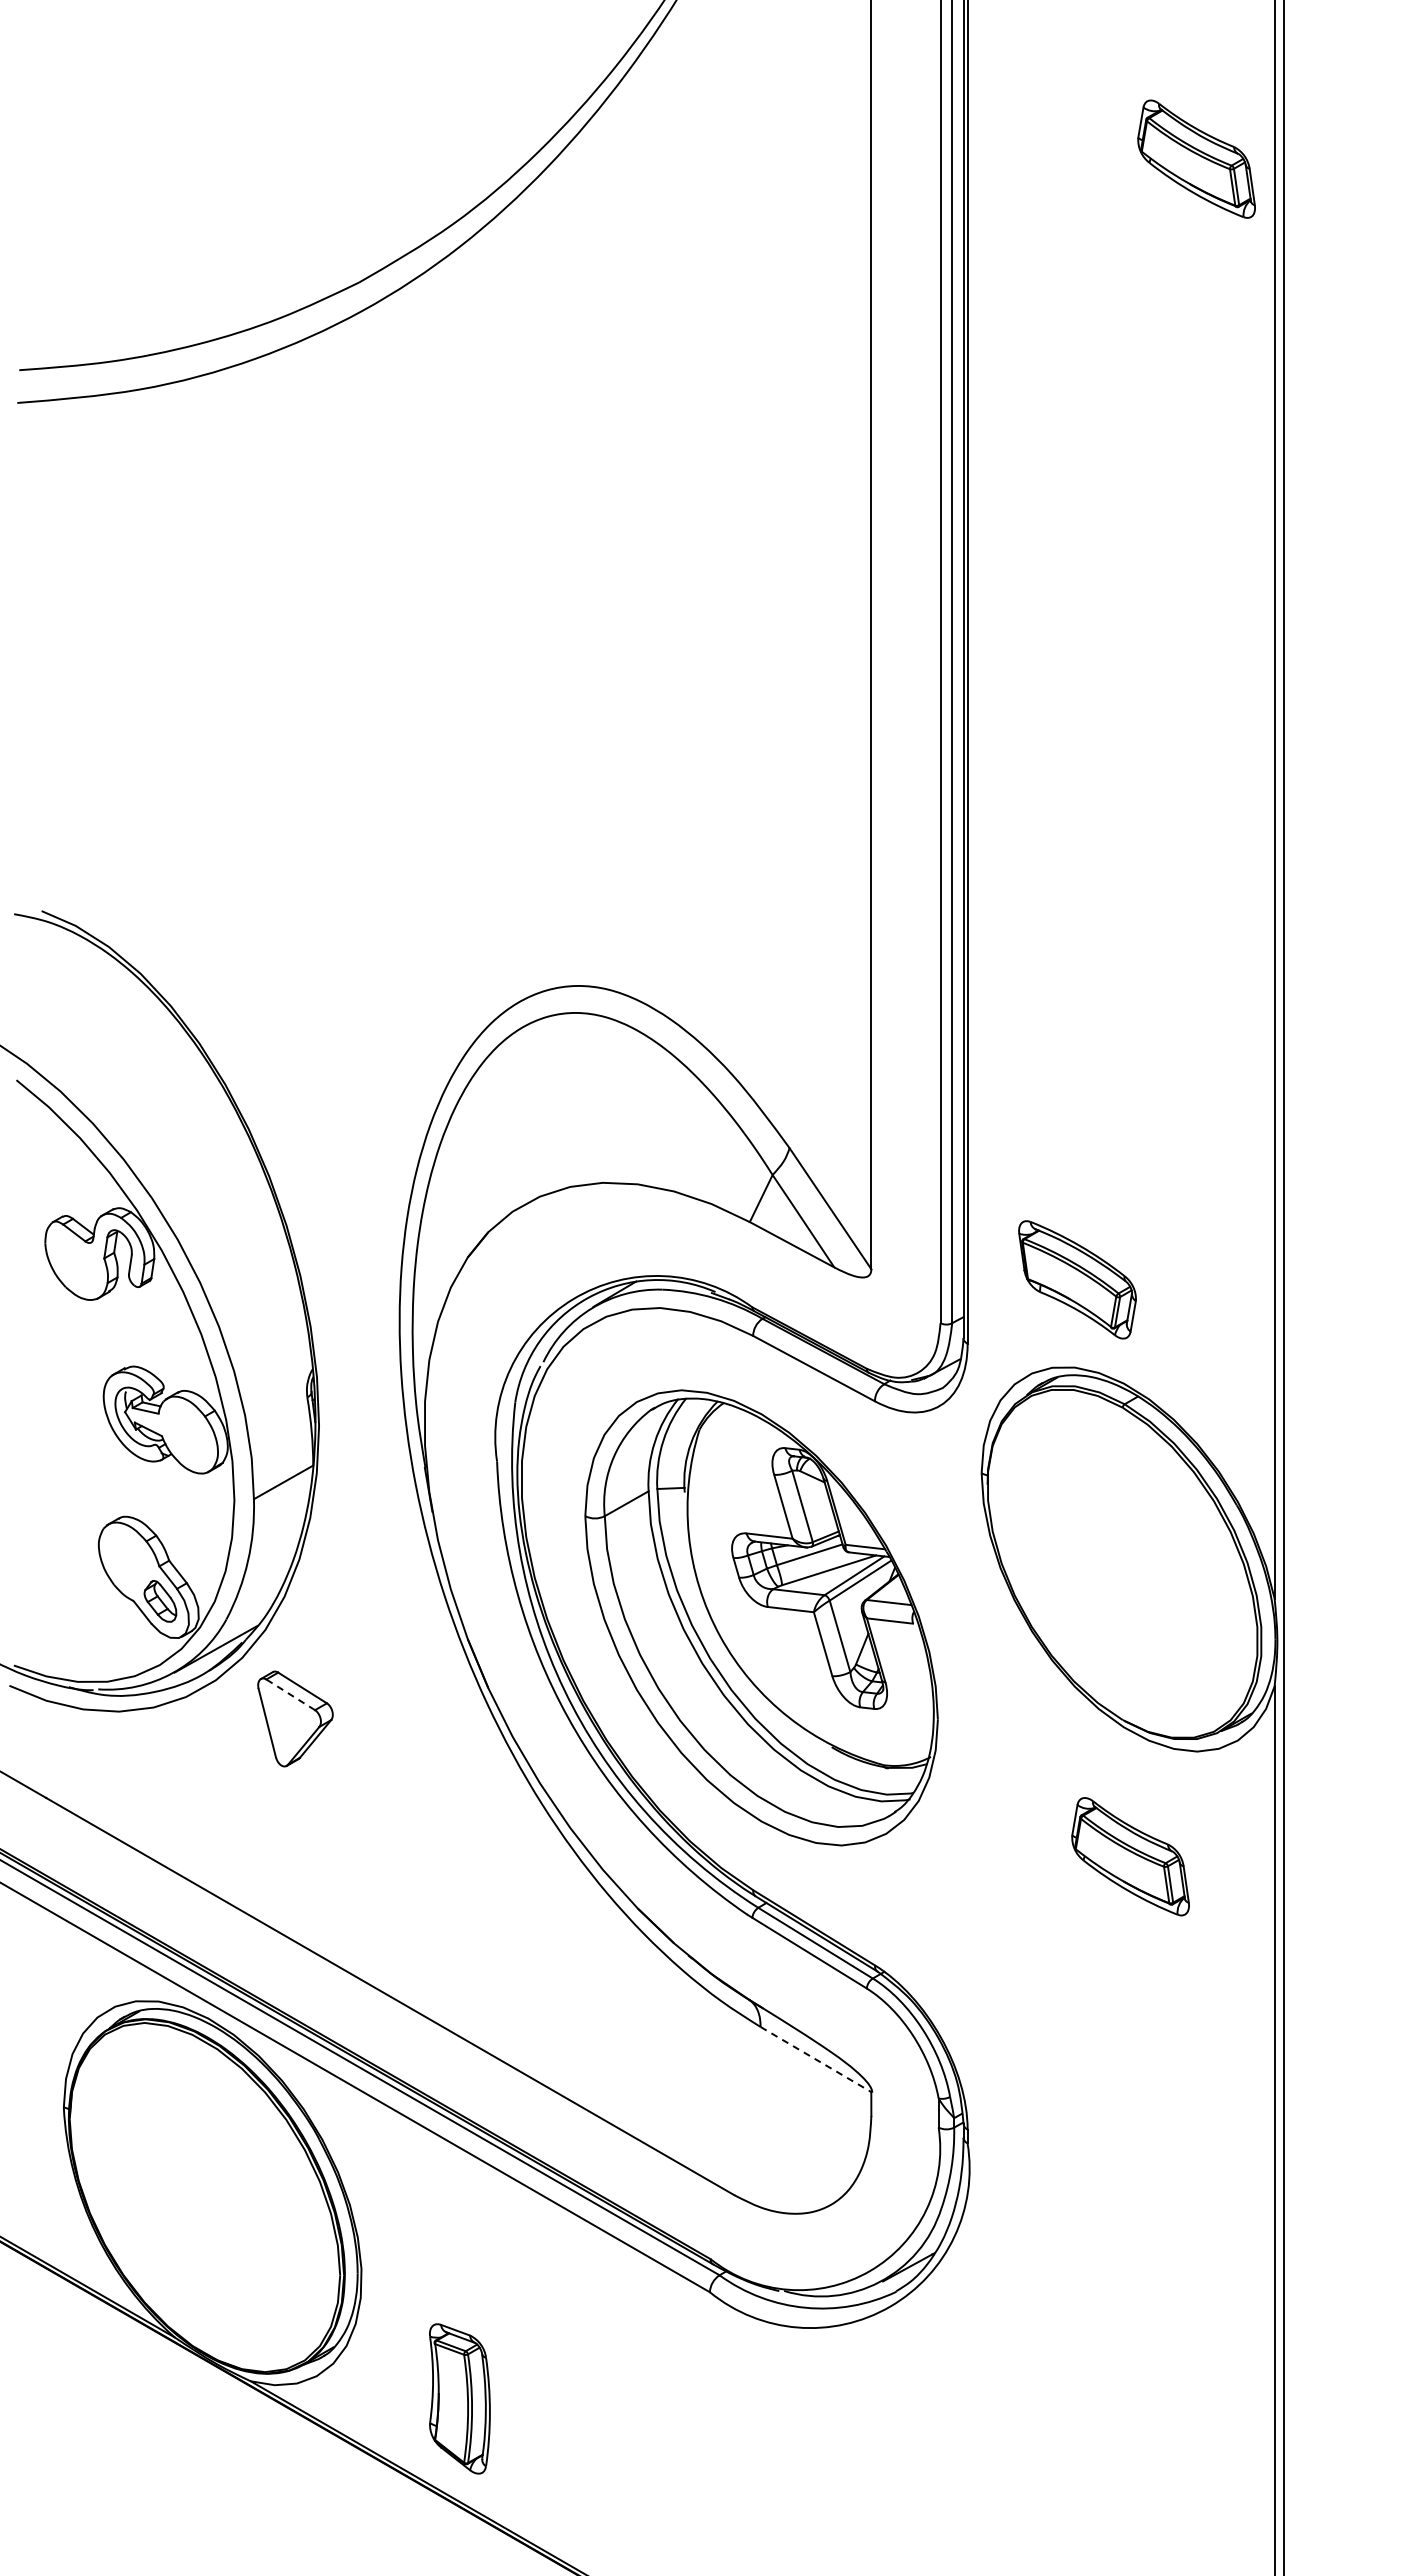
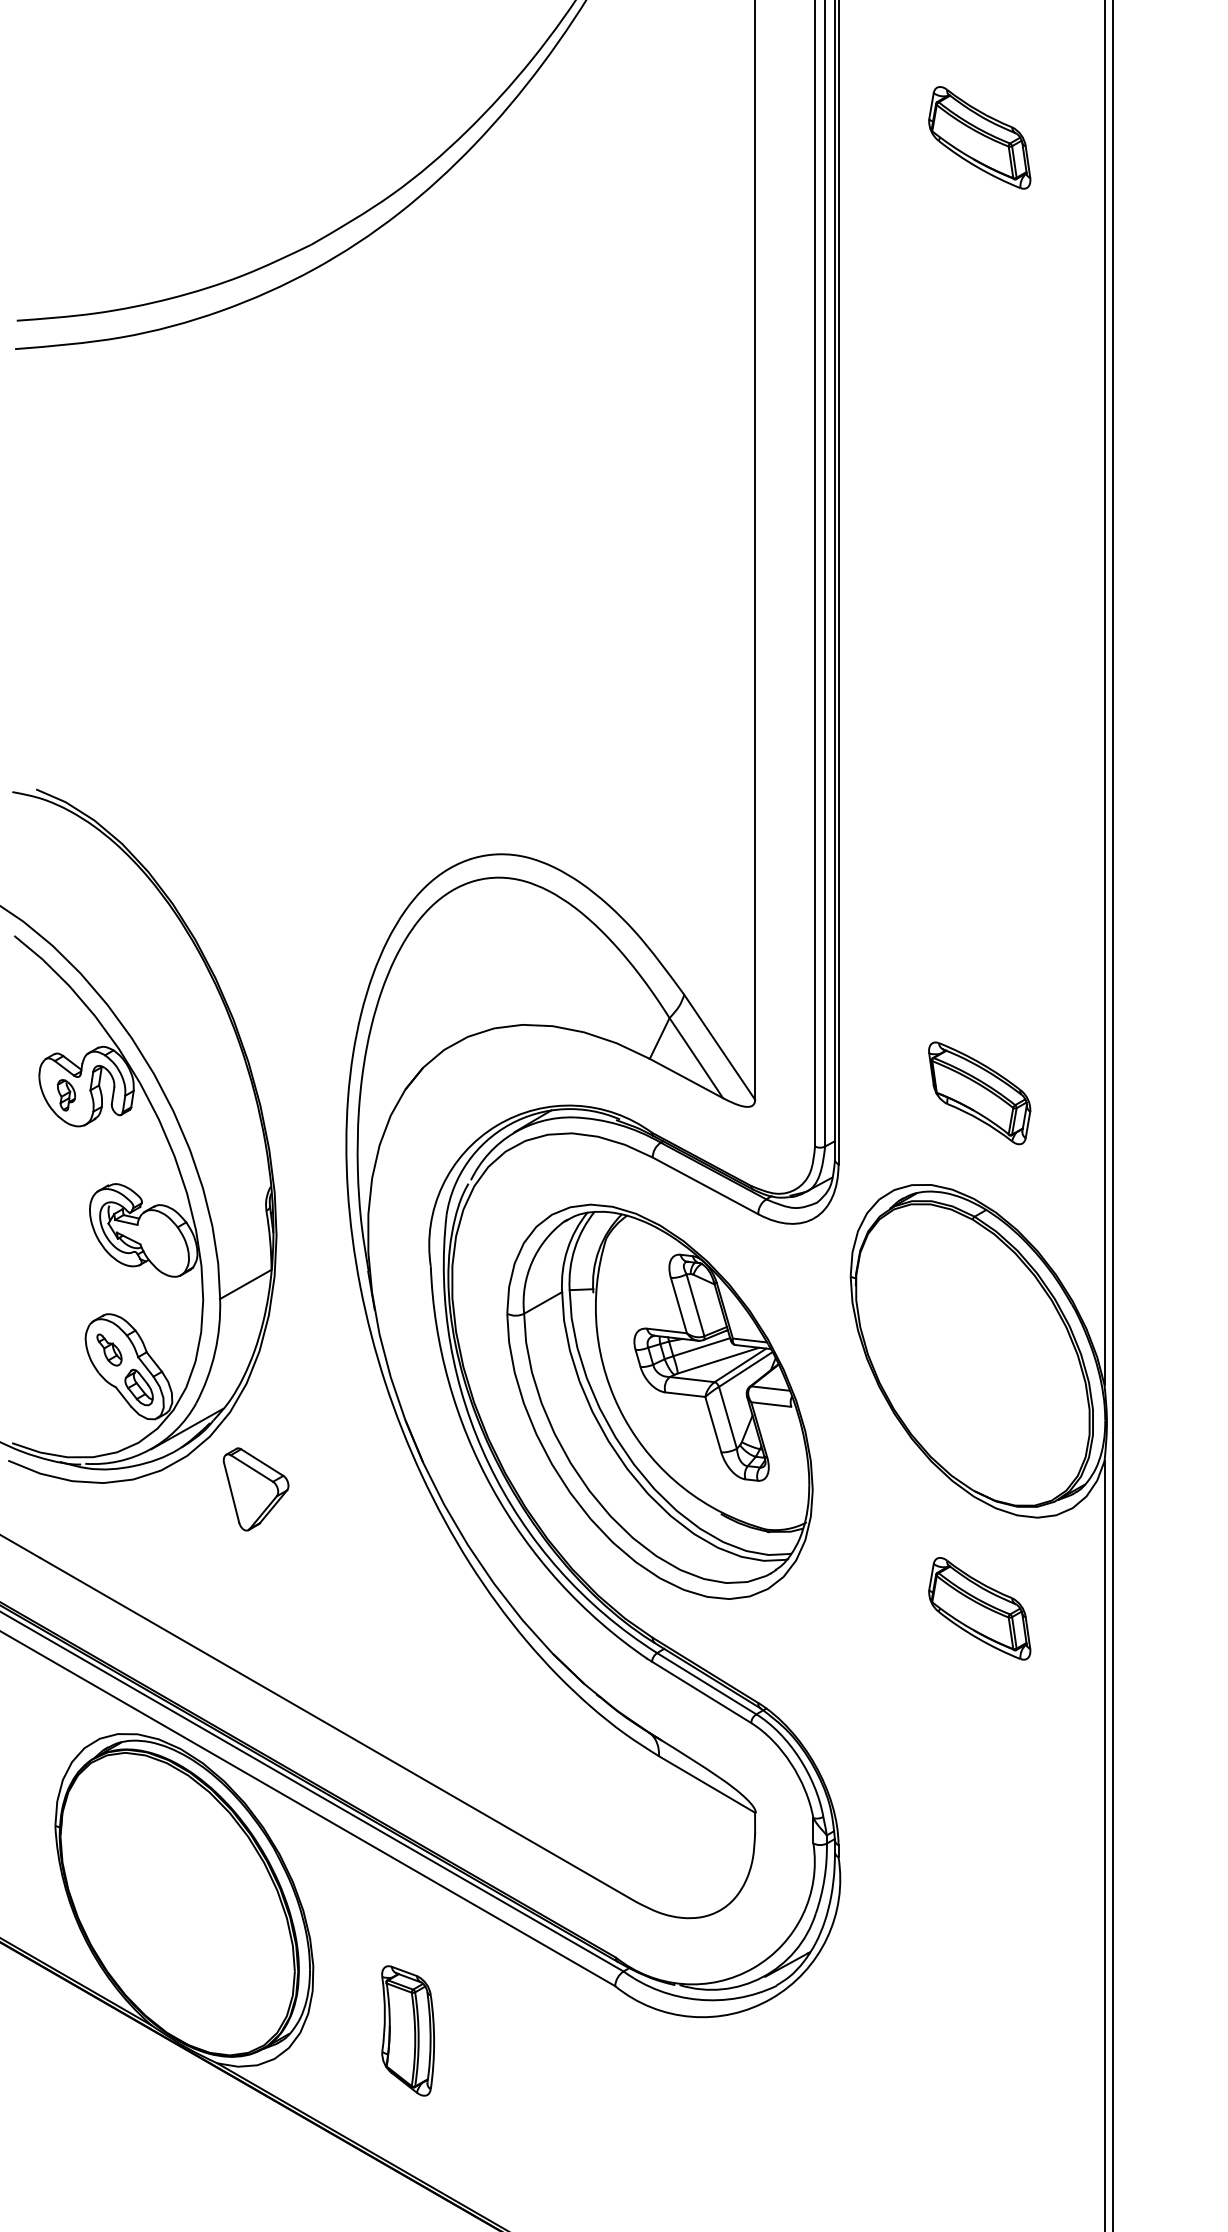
part: (1196, 158) -> (979, 137), moved
part: (76, 1263) -> (66, 1094), added
part: (1077, 1279) -> (979, 1093), moved
part: (126, 1557) -> (109, 1349), added
line: (290, 1694) -> (251, 1468), dashed -> solid
line: (816, 2059) -> (707, 1784), dashed -> solid
part: (459, 2398) -> (407, 2030), moved

